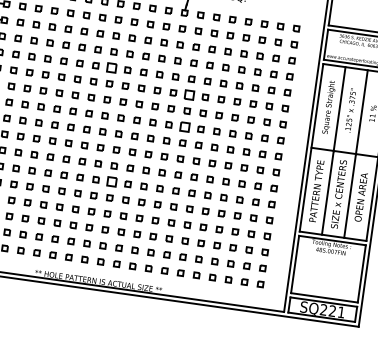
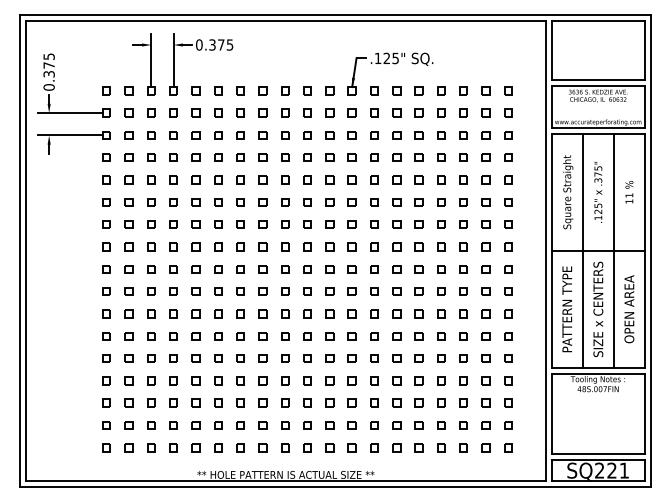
part: (111, 67) -> (262, 179), size x0.62
part: (189, 95) -> (374, 202), size x0.62
part: (185, 126) -> (374, 246), size x0.62
part: (112, 182) -> (285, 336), size x0.62

